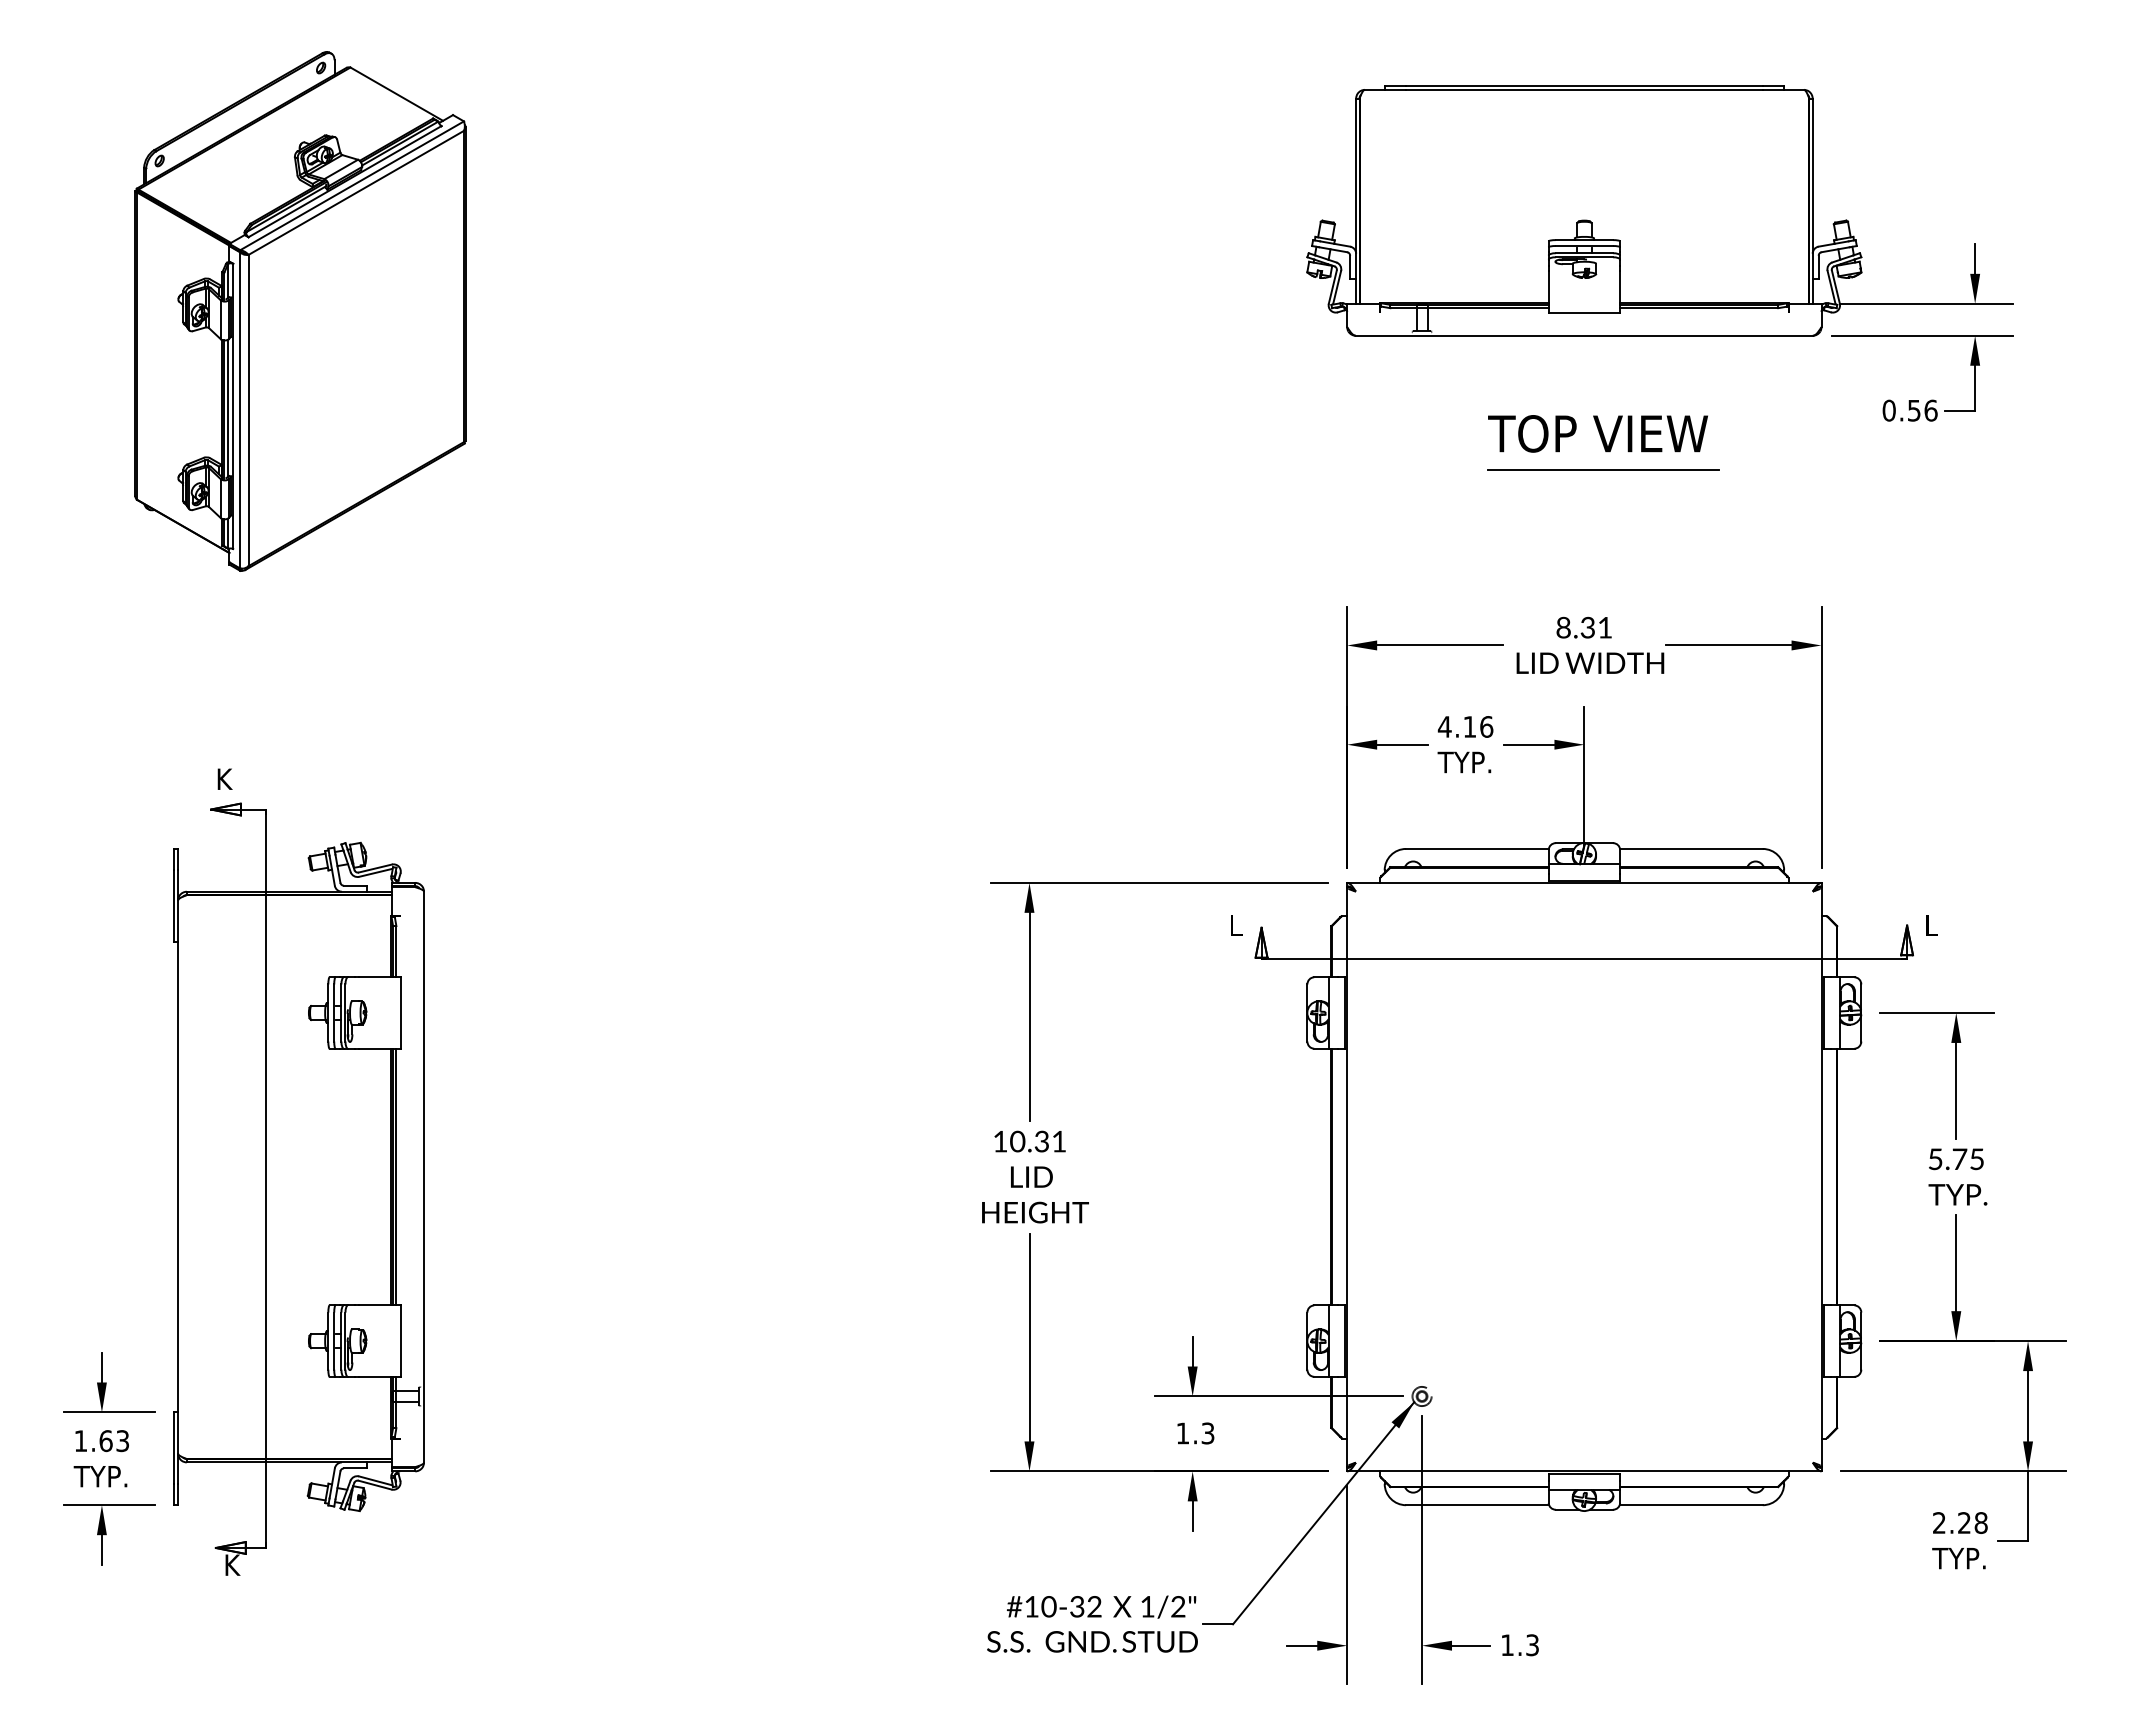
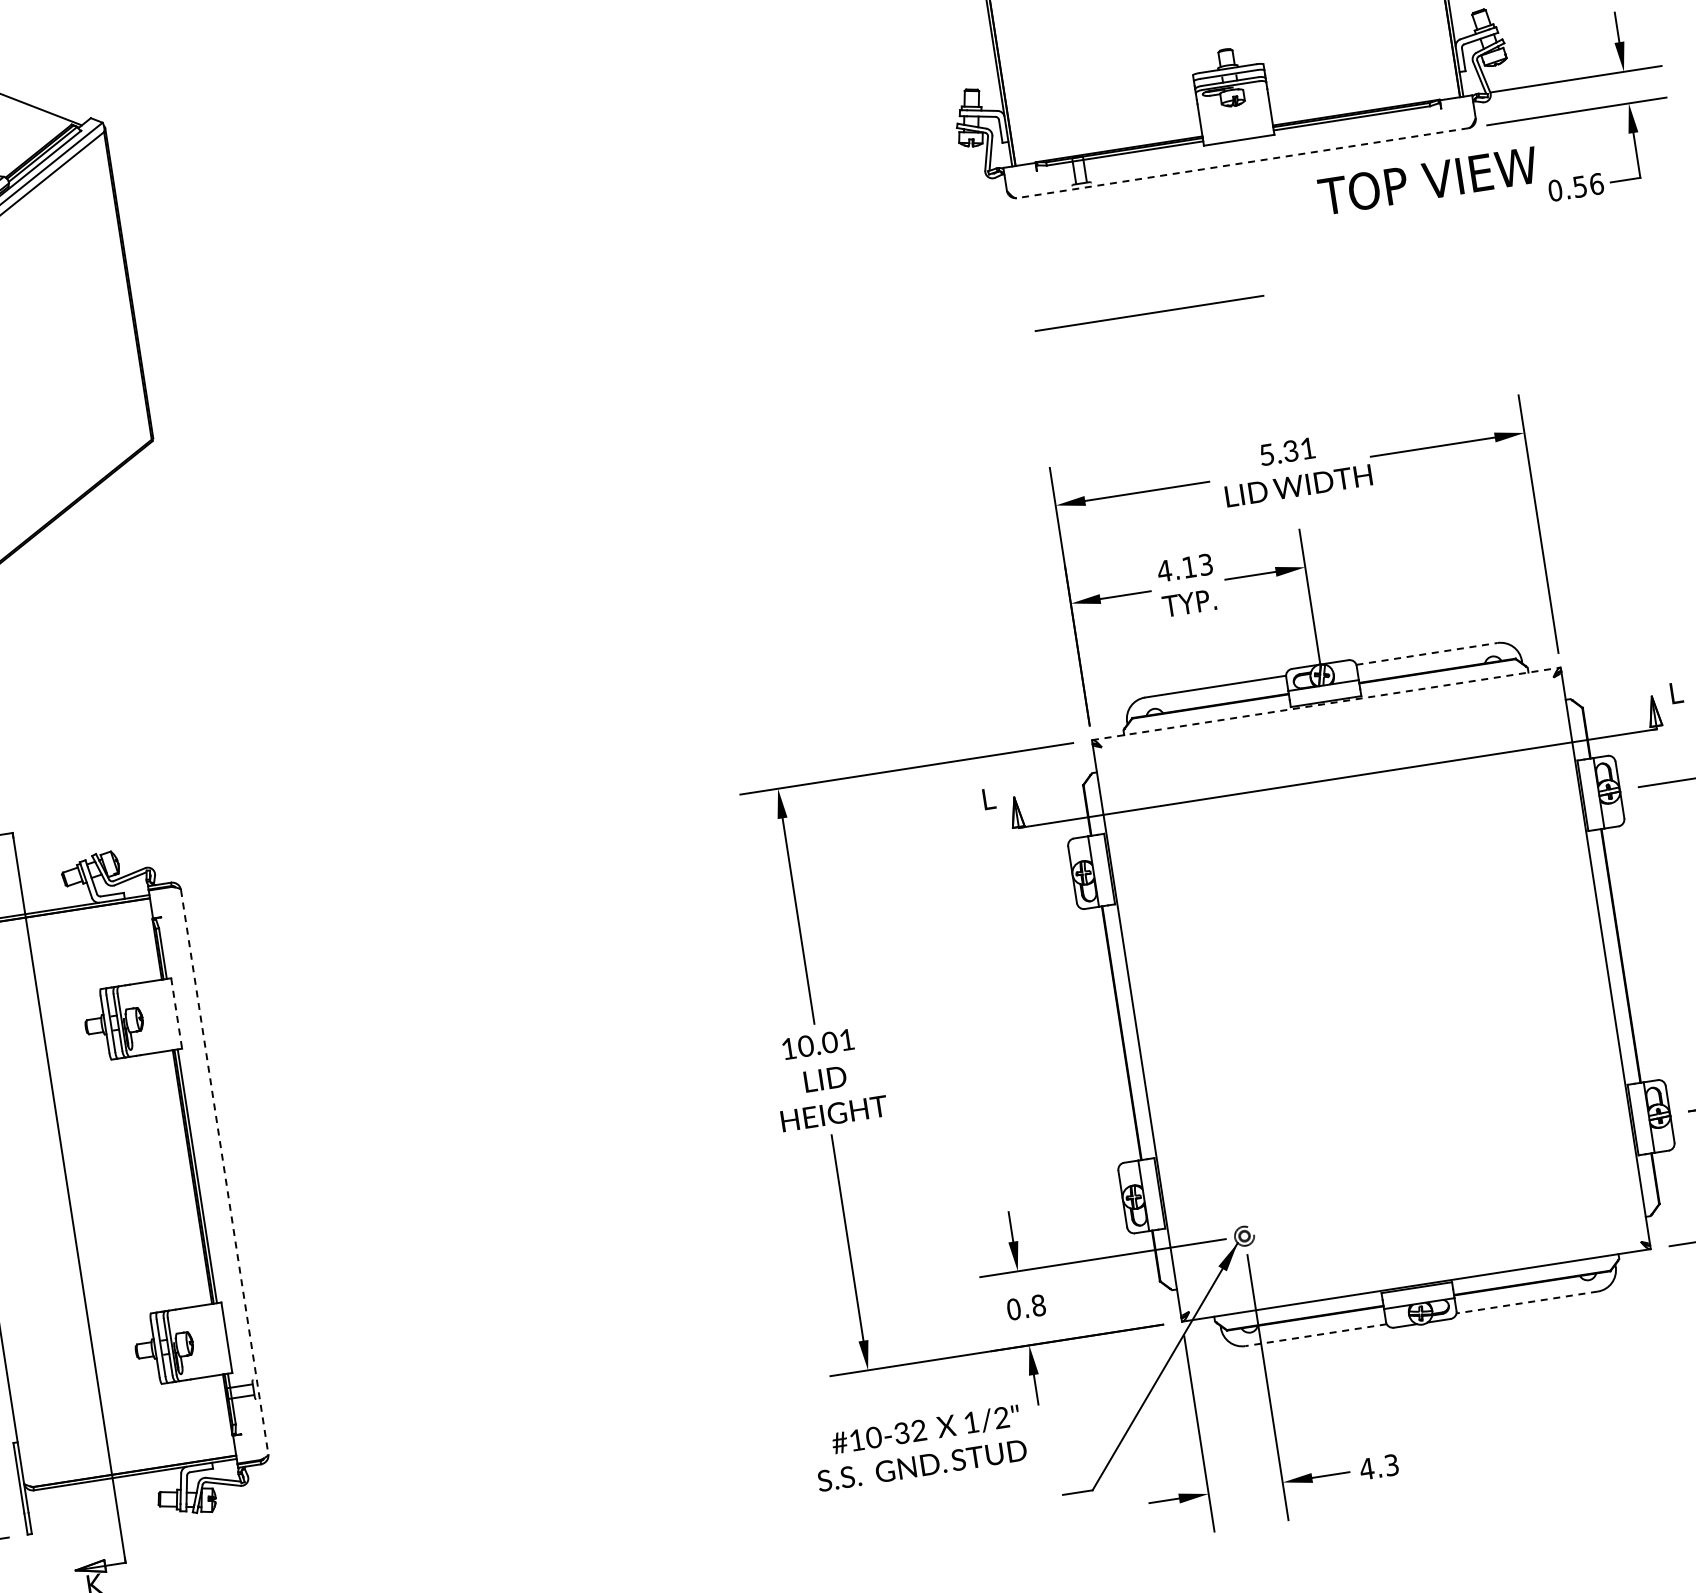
line: (1583, 335) -> (1241, 163), solid -> dashed
text: (1597, 433) -> (1427, 180), moved
line: (1603, 469) -> (1149, 312), moved
text: (1563, 627) -> (1266, 454), 8.31 -> 5.31
text: (1486, 726) -> (1205, 564), 4.16 -> 4.13
line: (1691, 848) -> (1426, 653), solid -> dashed
line: (1584, 882) -> (1326, 703), solid -> dashed
line: (400, 1013) -> (176, 1014), solid -> dashed
text: (1041, 1141) -> (829, 1042), 10.31 -> 10.01
line: (424, 1177) -> (225, 1172), solid -> dashed
text: (1195, 1433) -> (1026, 1307), 1.3 -> 0.8
line: (1477, 1505) -> (1316, 1335), solid -> dashed
line: (1691, 1505) -> (1527, 1302), solid -> dashed
text: (1092, 1623) -> (919, 1447), moved
text: (1507, 1644) -> (1366, 1468), 1.3 -> 4.3

